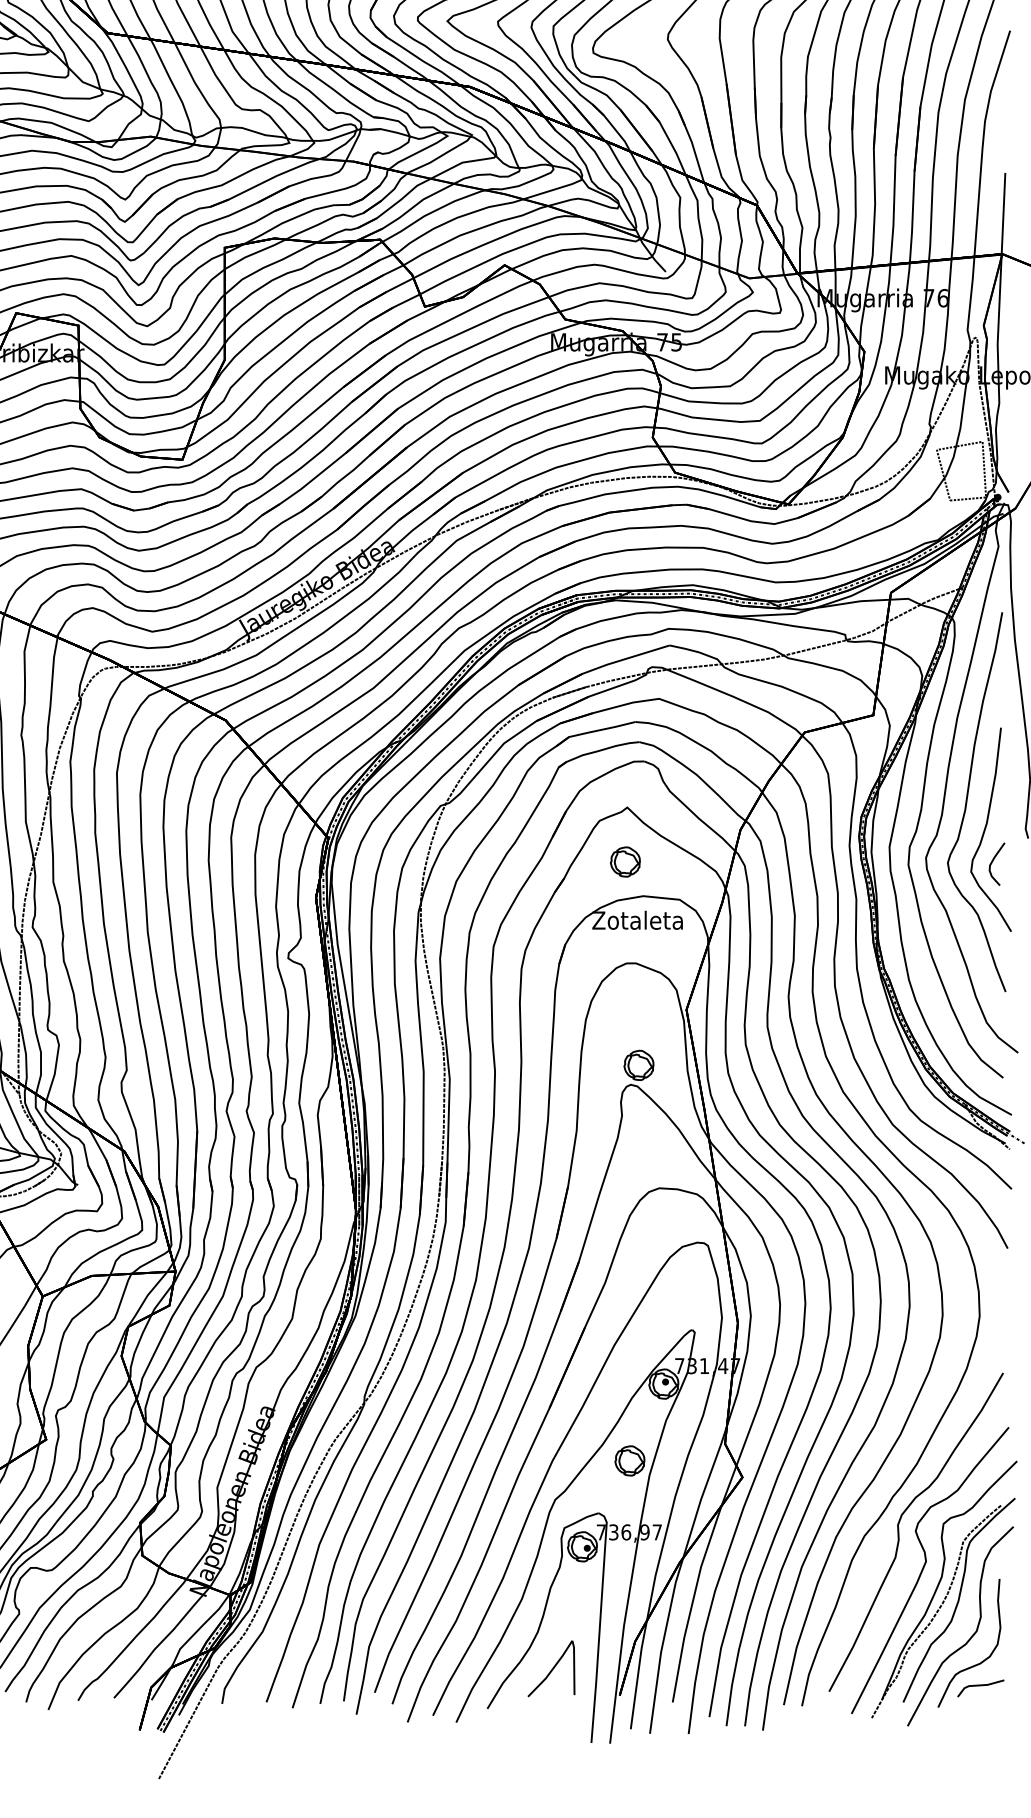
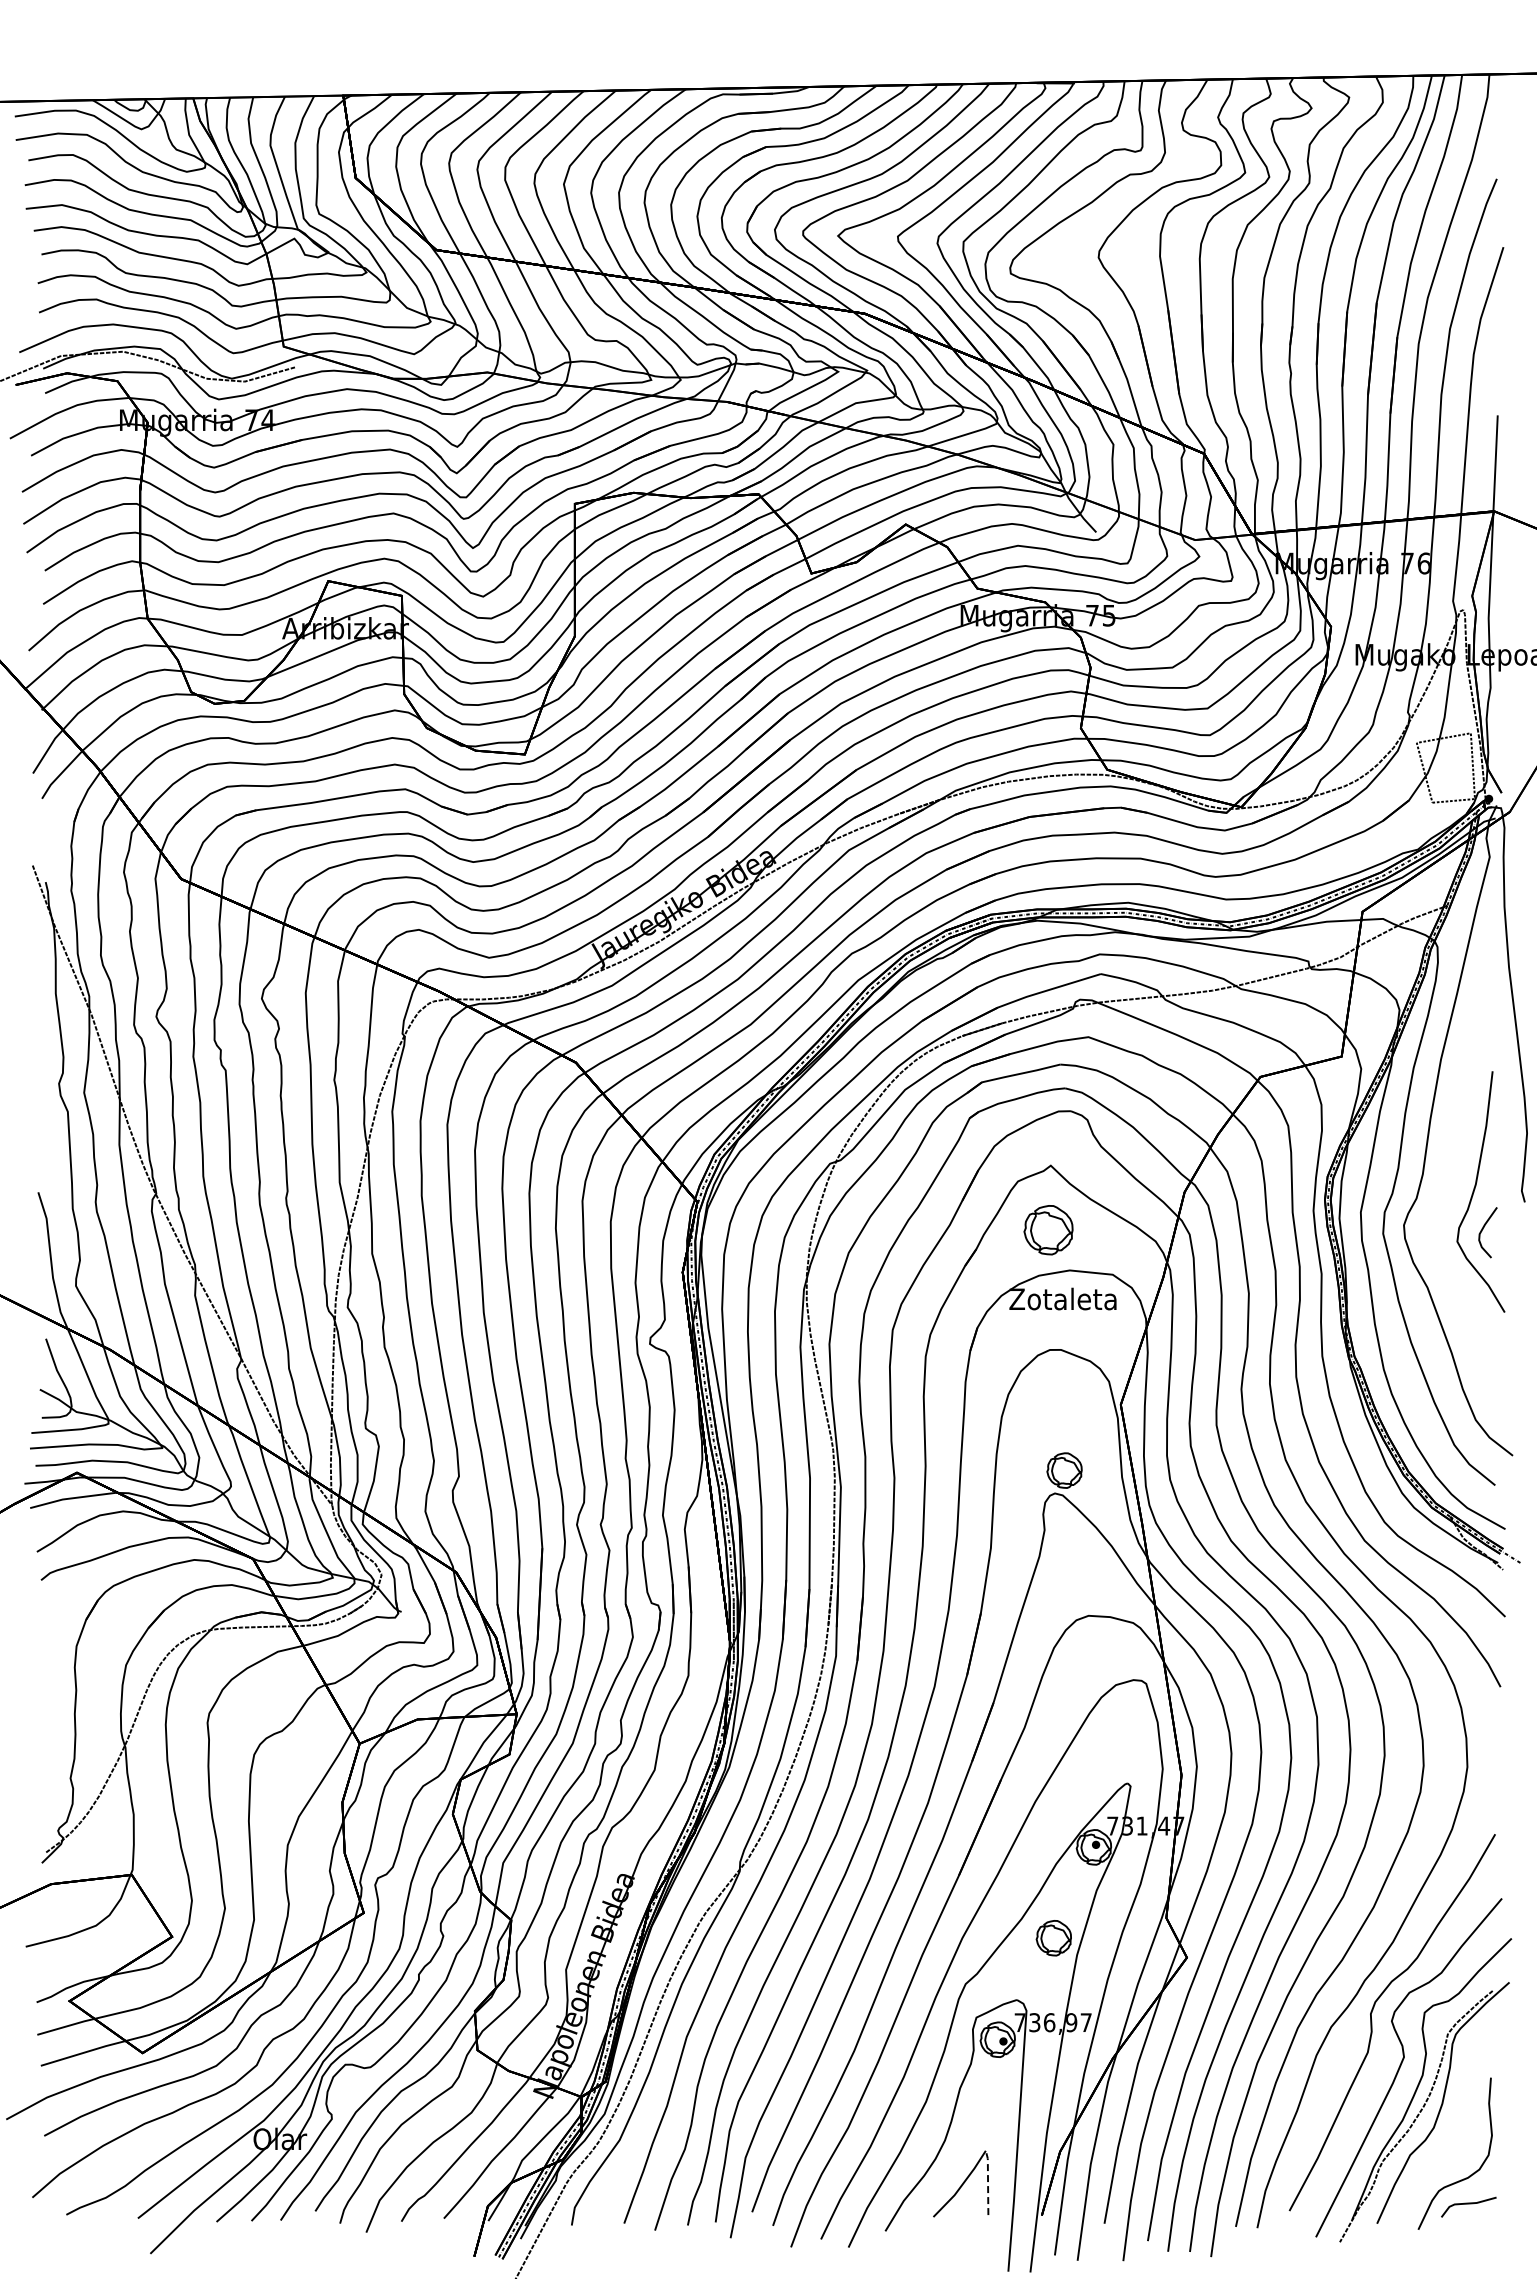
curve: (967, 798) -> (1453, 1155), removed
part: (625, 861) -> (1048, 1229), size x1.4
curve: (971, 1636) -> (1457, 2145), removed
line: (574, 1666) -> (988, 2181), solid -> dashed

